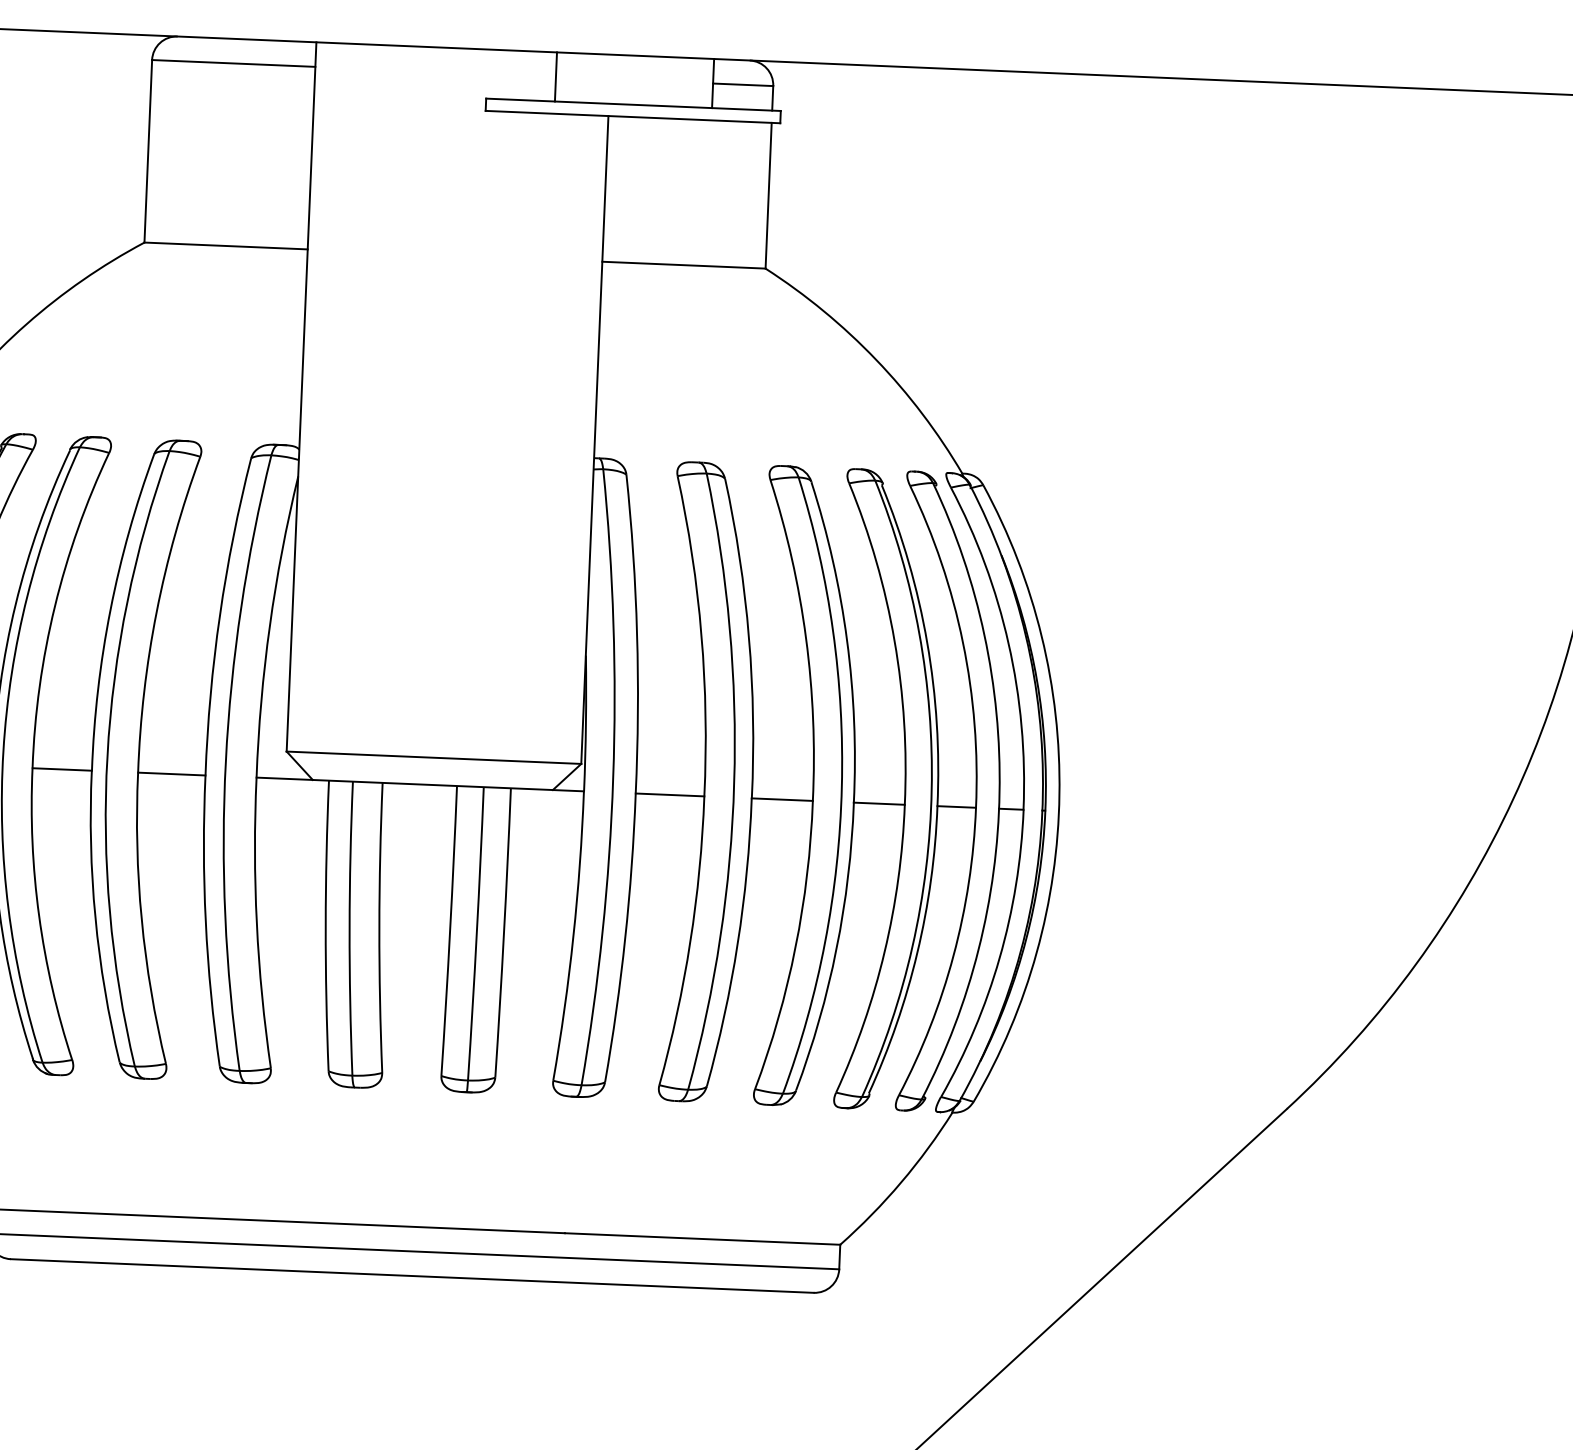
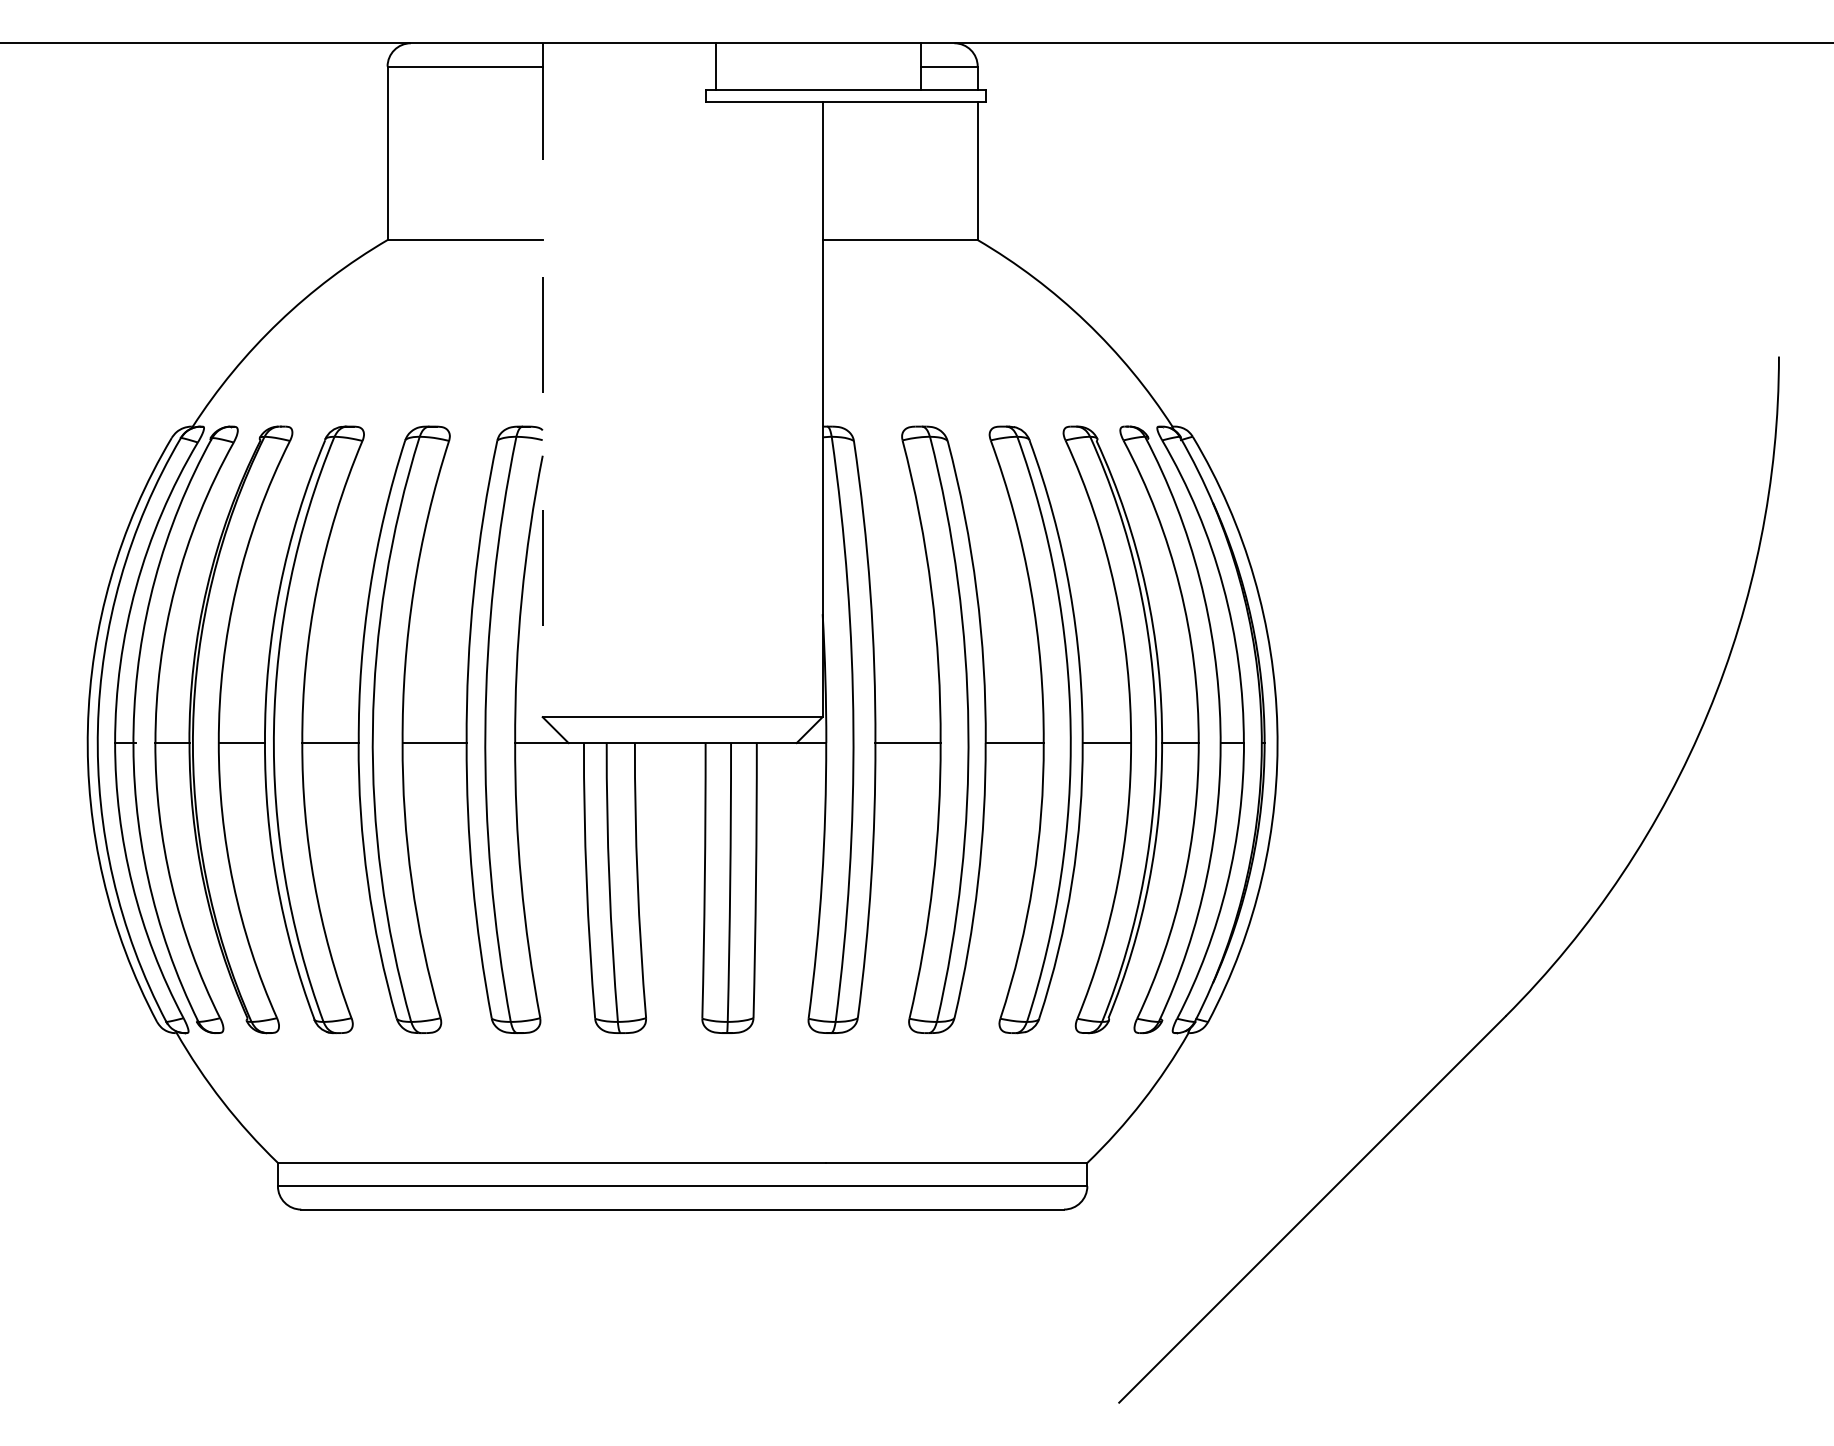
line: (556, 76) -> (716, 66), moved
line: (301, 397) -> (542, 380), solid -> dashed

